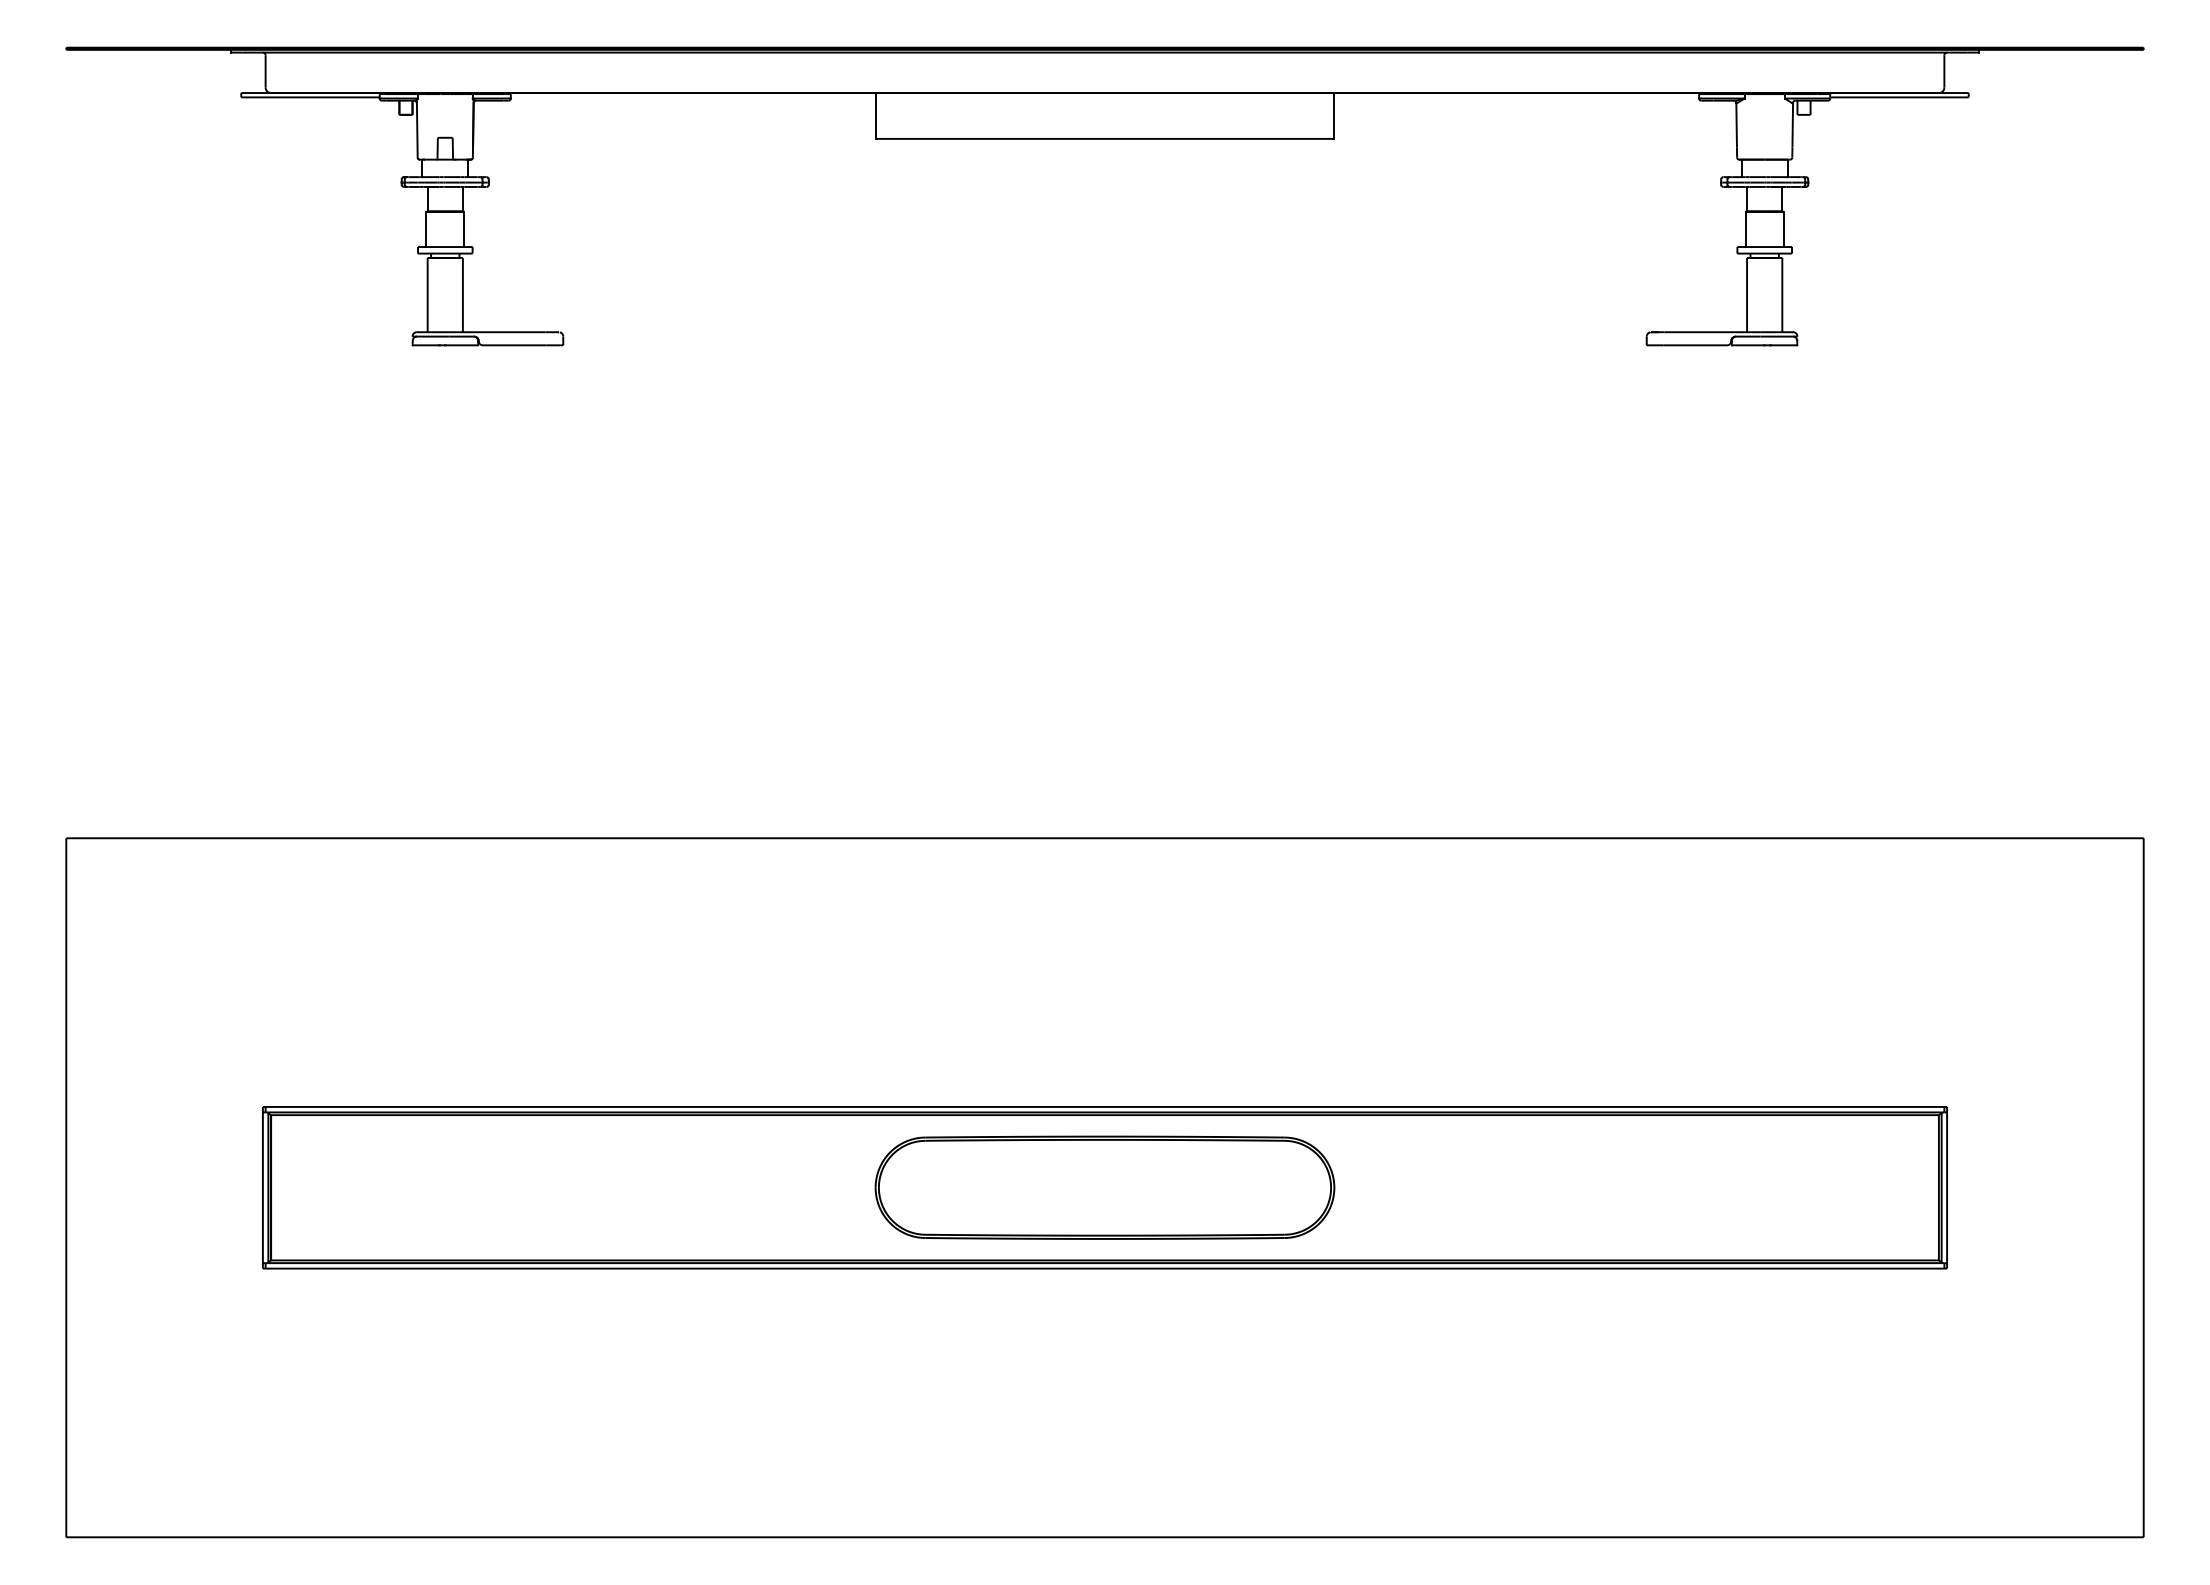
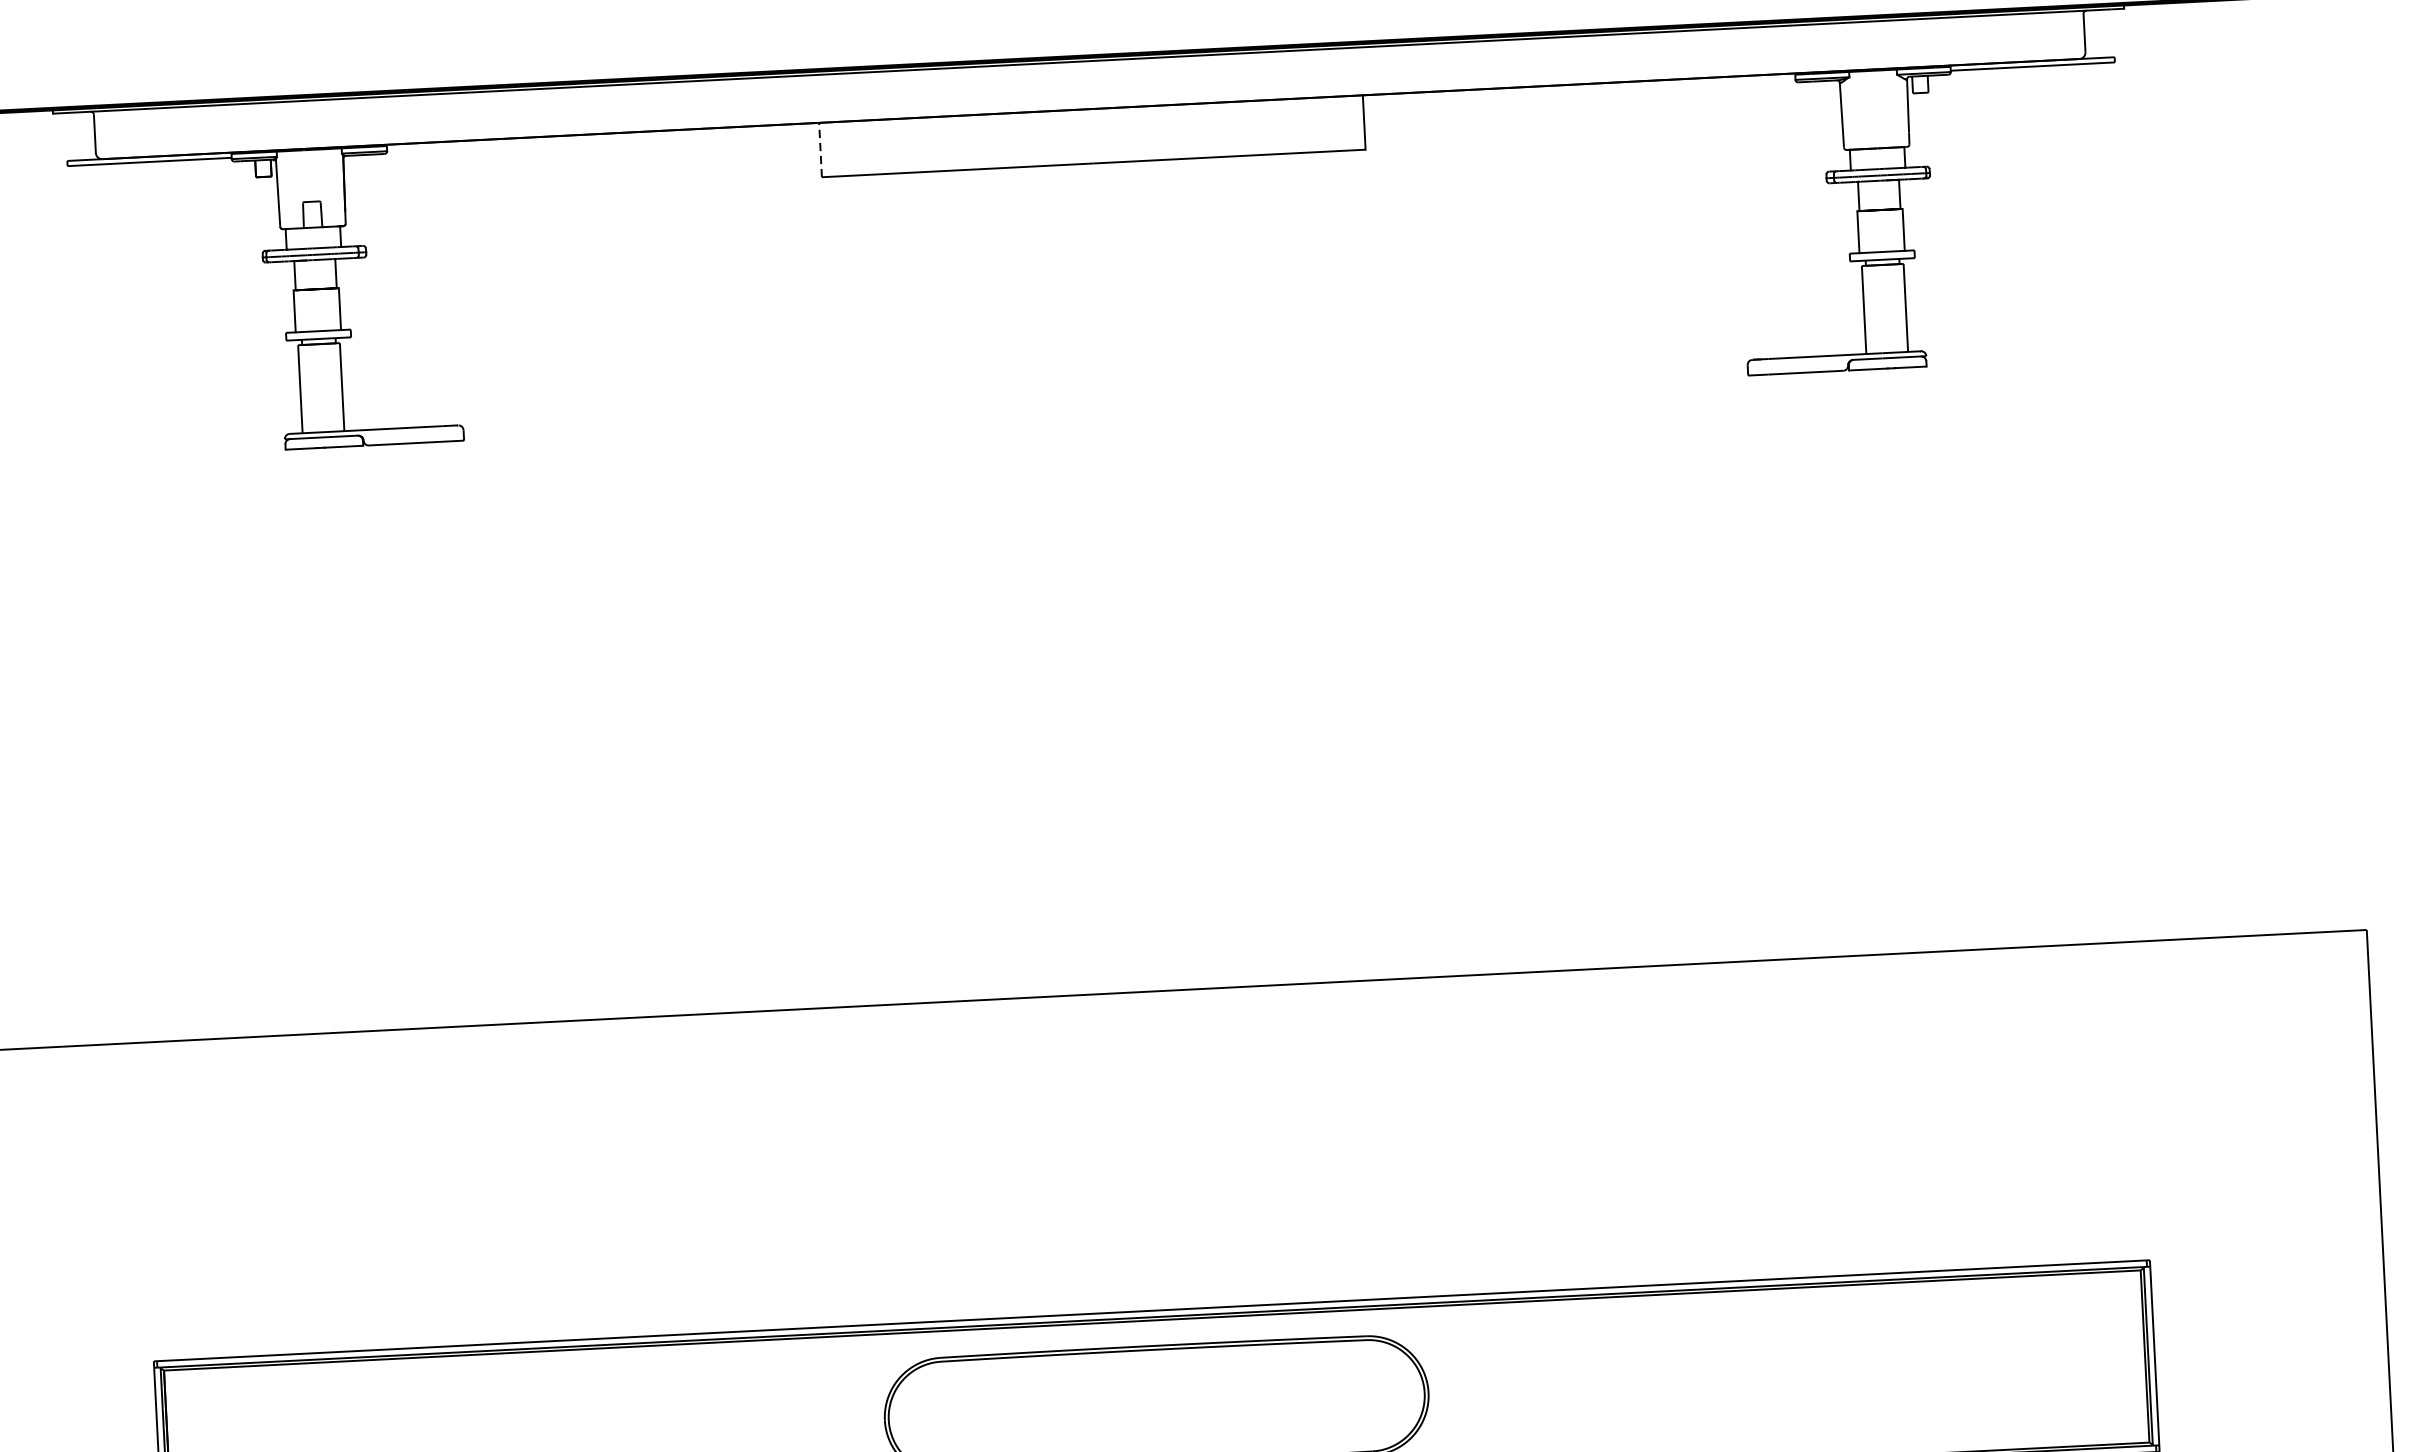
line: (875, 115) -> (820, 149), solid -> dashed

